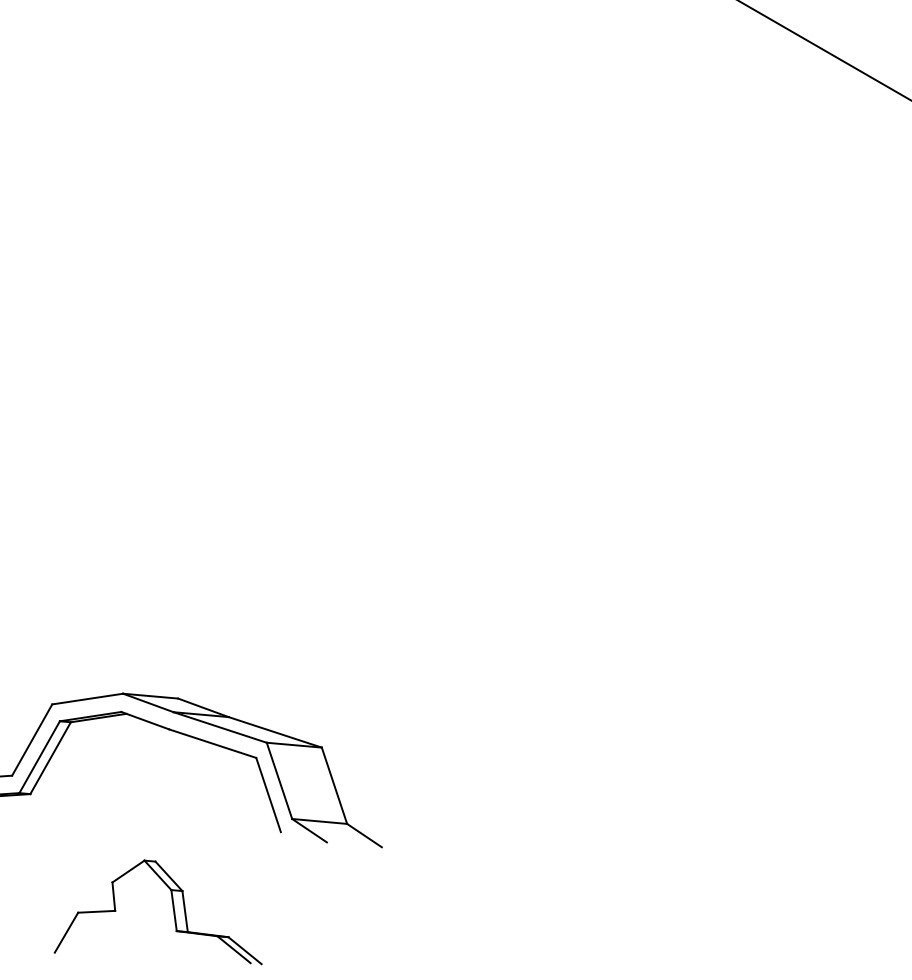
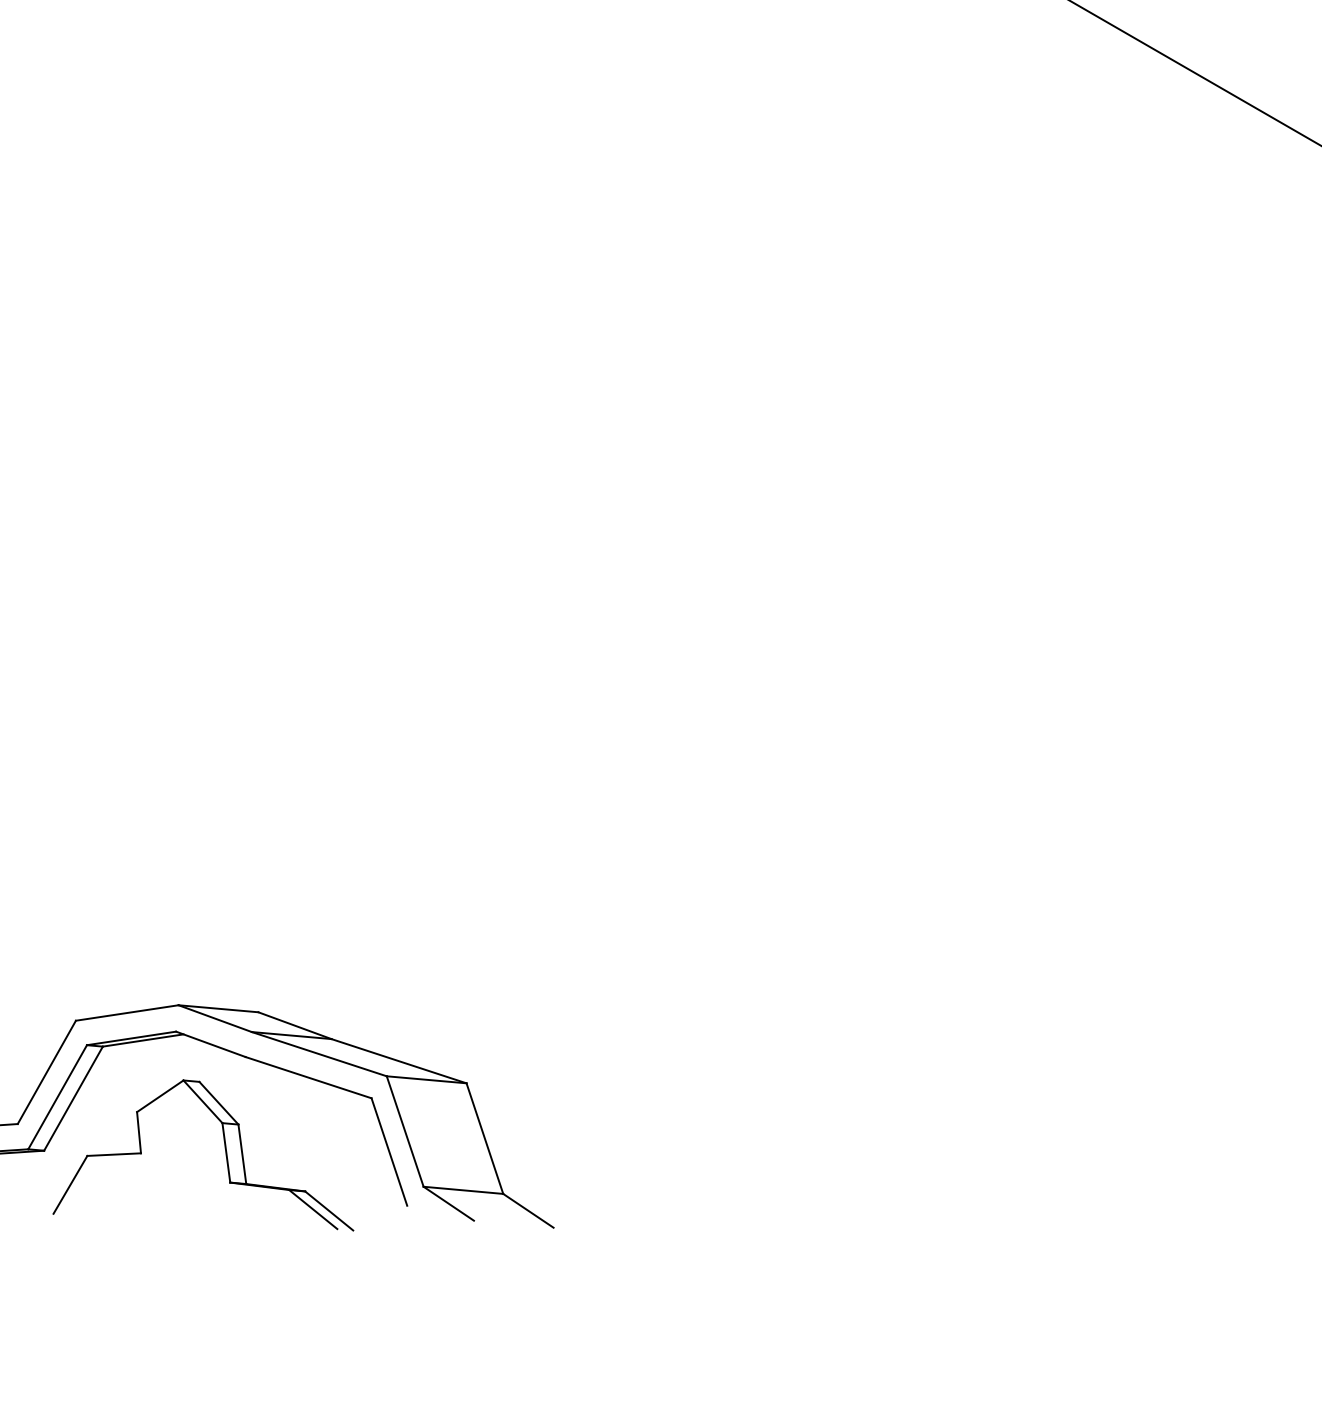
part: (172, 908) -> (224, 1149), moved

